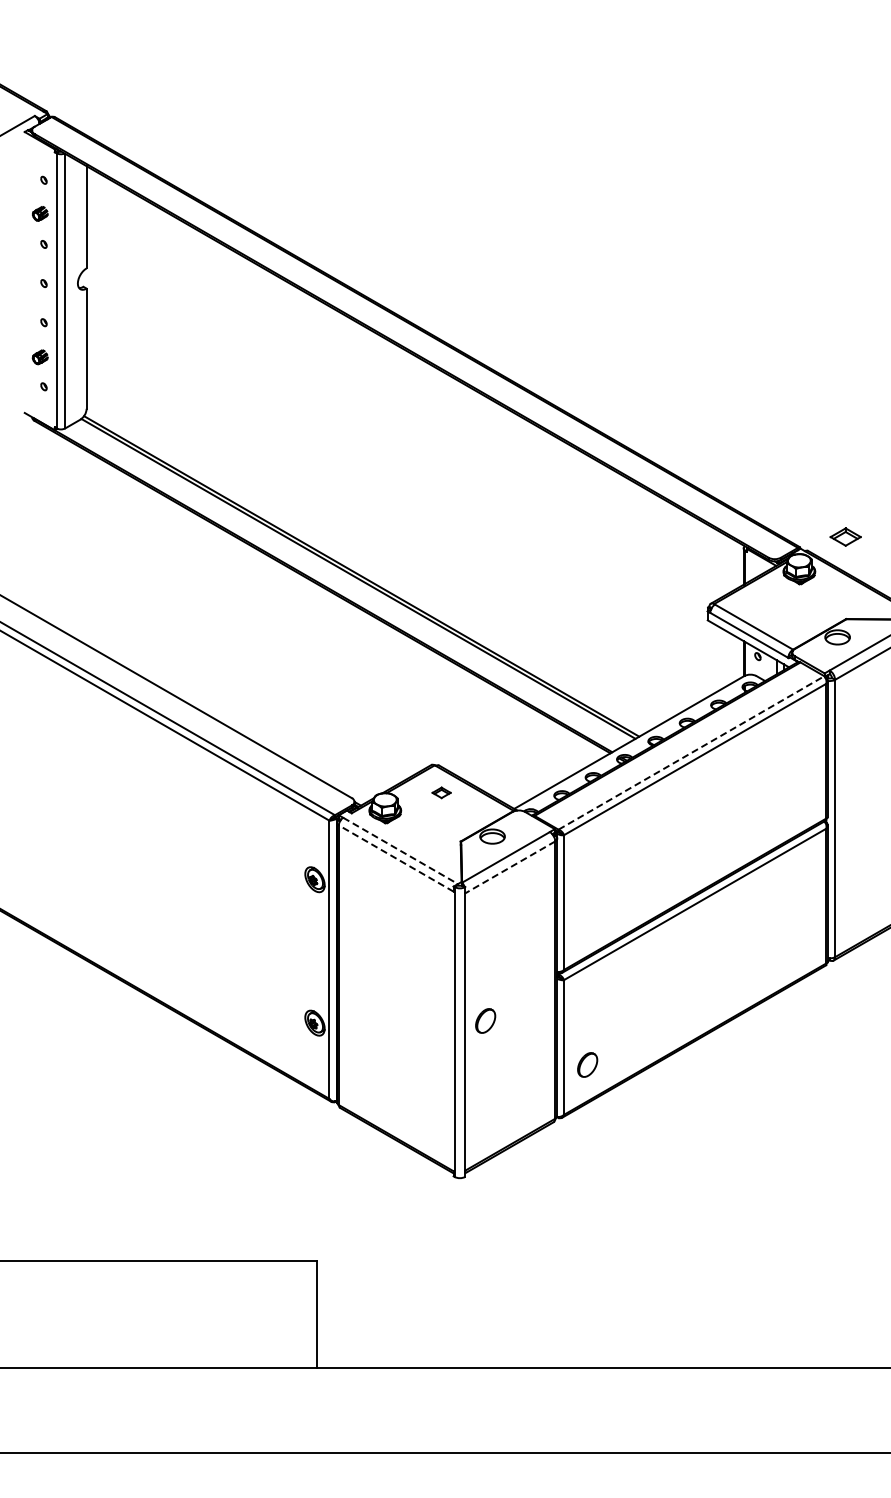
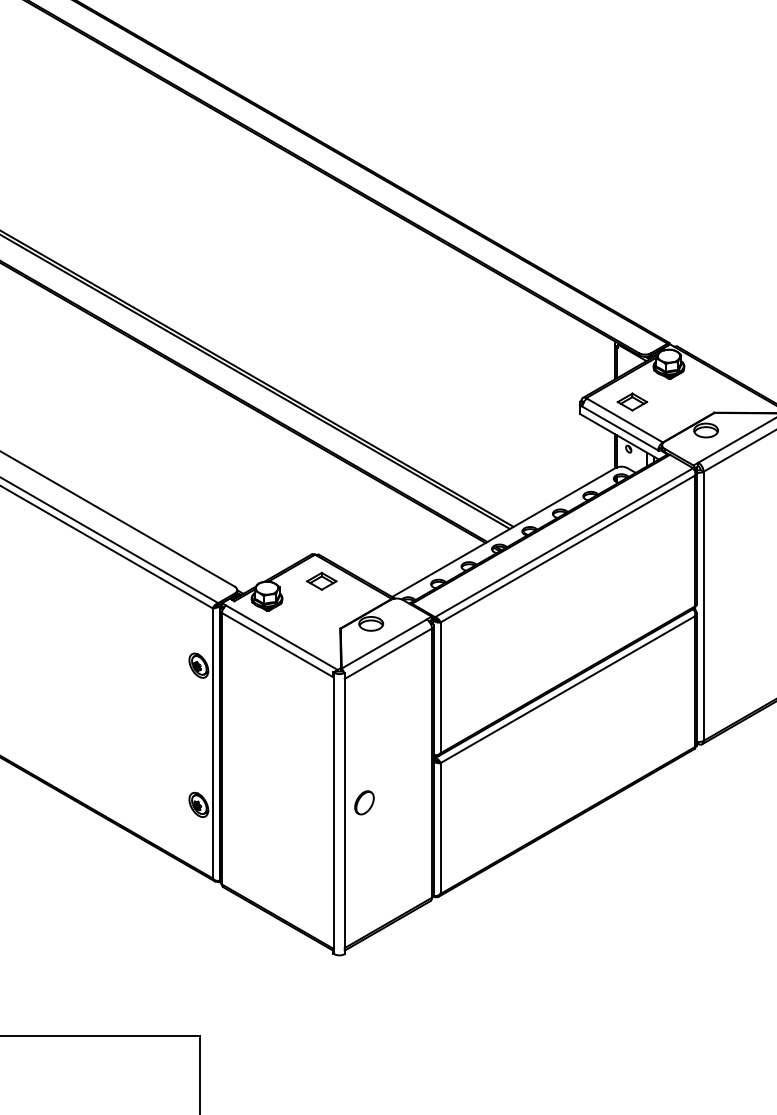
part: (845, 536) -> (632, 401), moved
line: (691, 752) -> (564, 542), dashed -> solid
part: (441, 792) -> (321, 581), size x1.67
line: (401, 851) -> (282, 638), dashed -> solid
line: (395, 858) -> (276, 645), dashed -> solid
line: (510, 867) -> (388, 653), dashed -> solid
part: (587, 1064) -> (463, 845), removed

